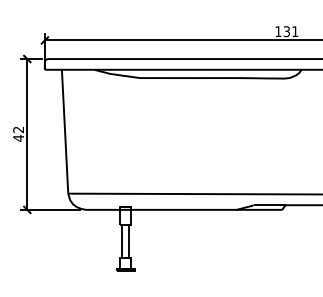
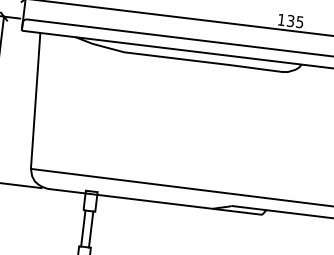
text: (295, 31) -> (300, 22), 131 -> 135

